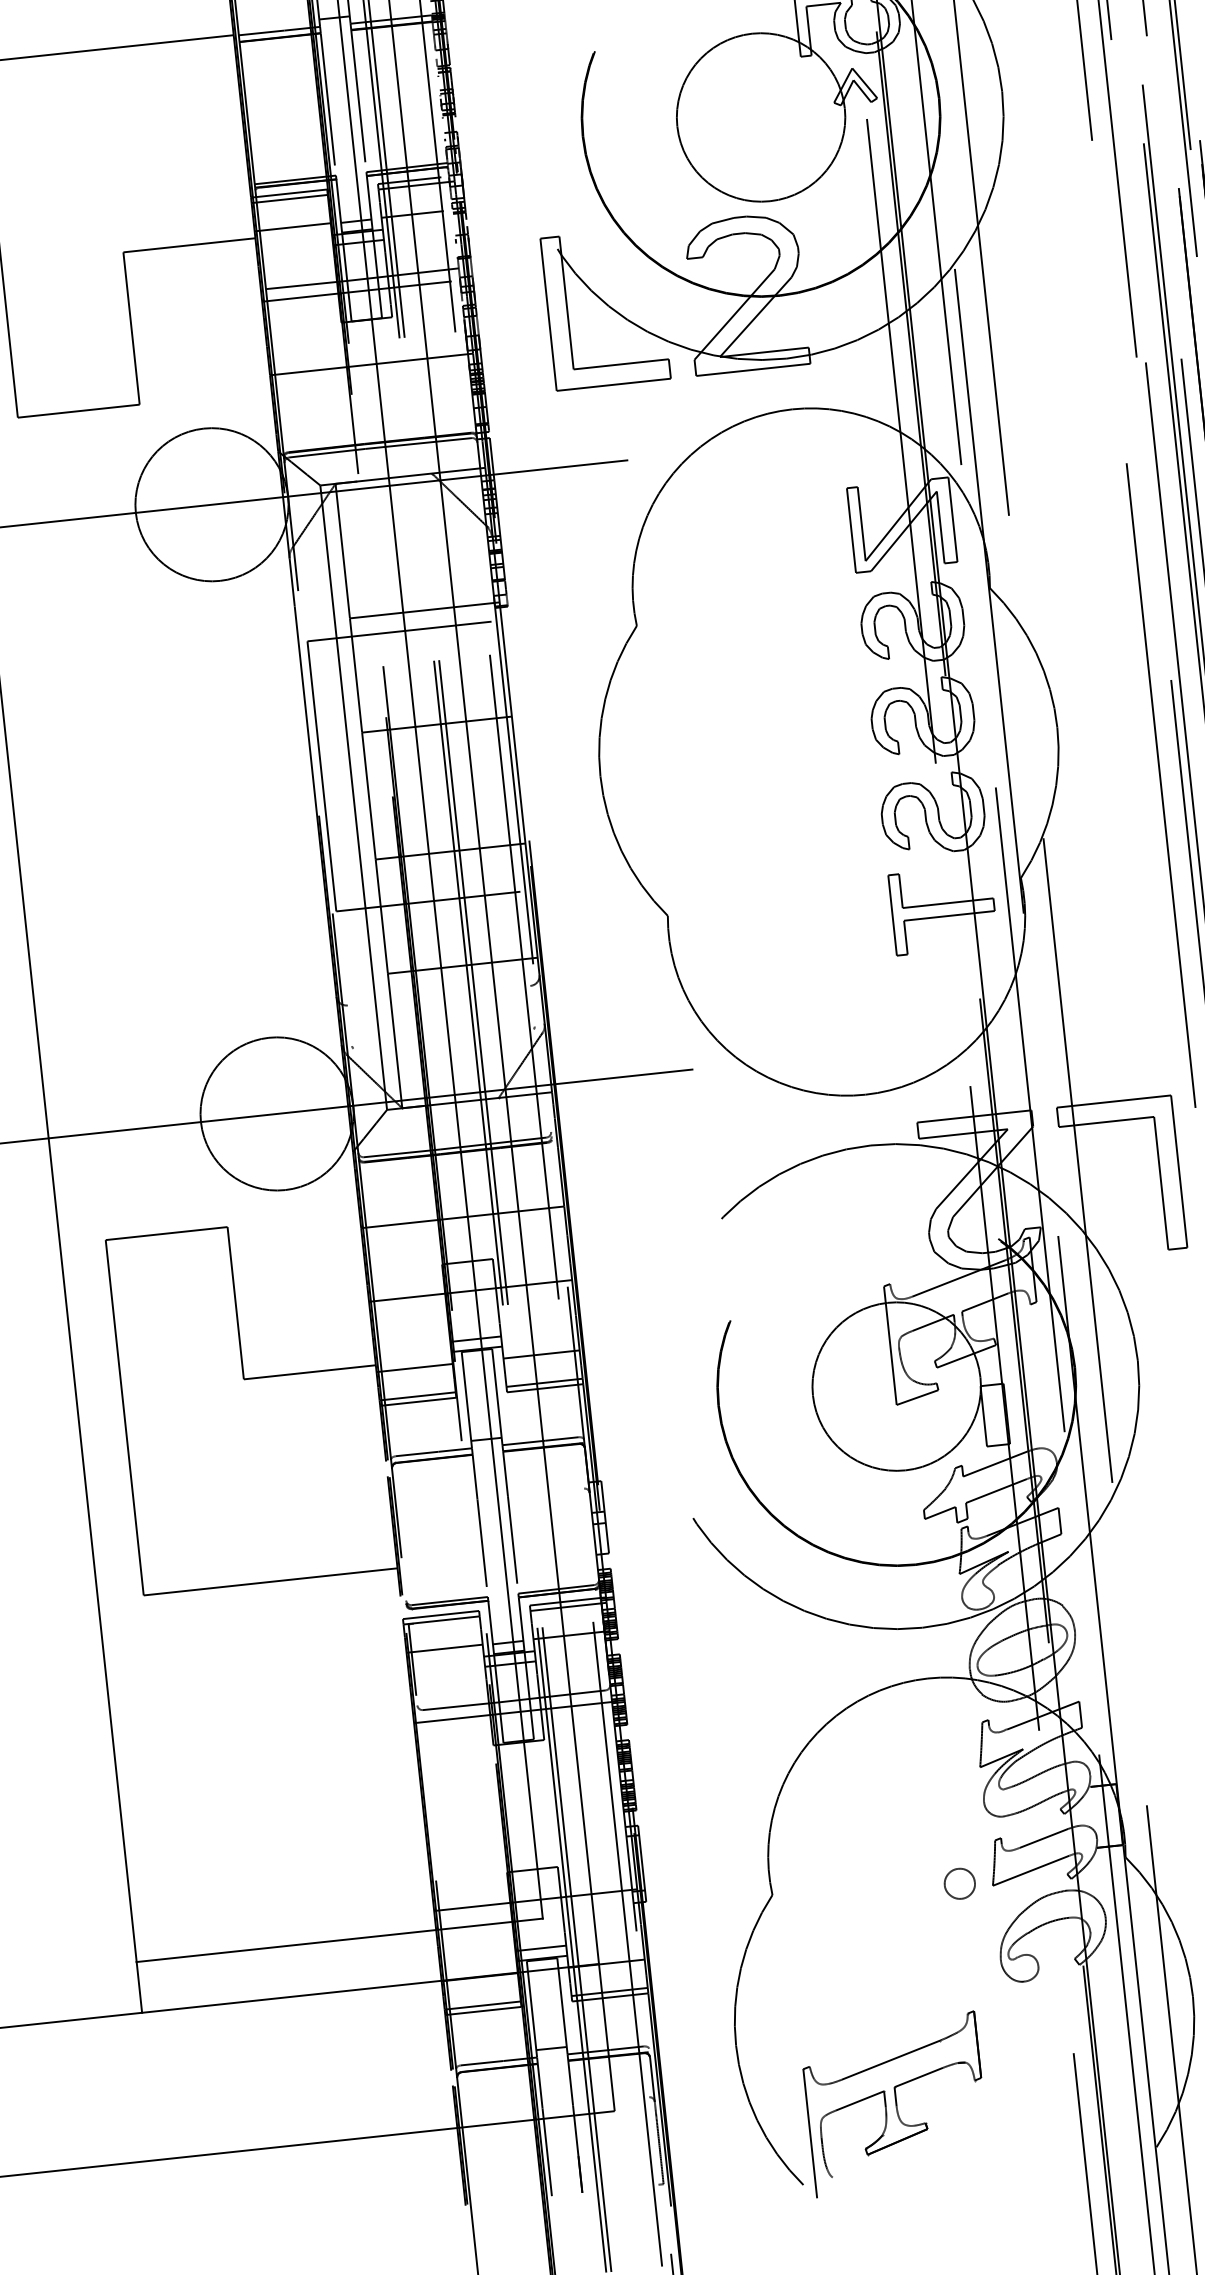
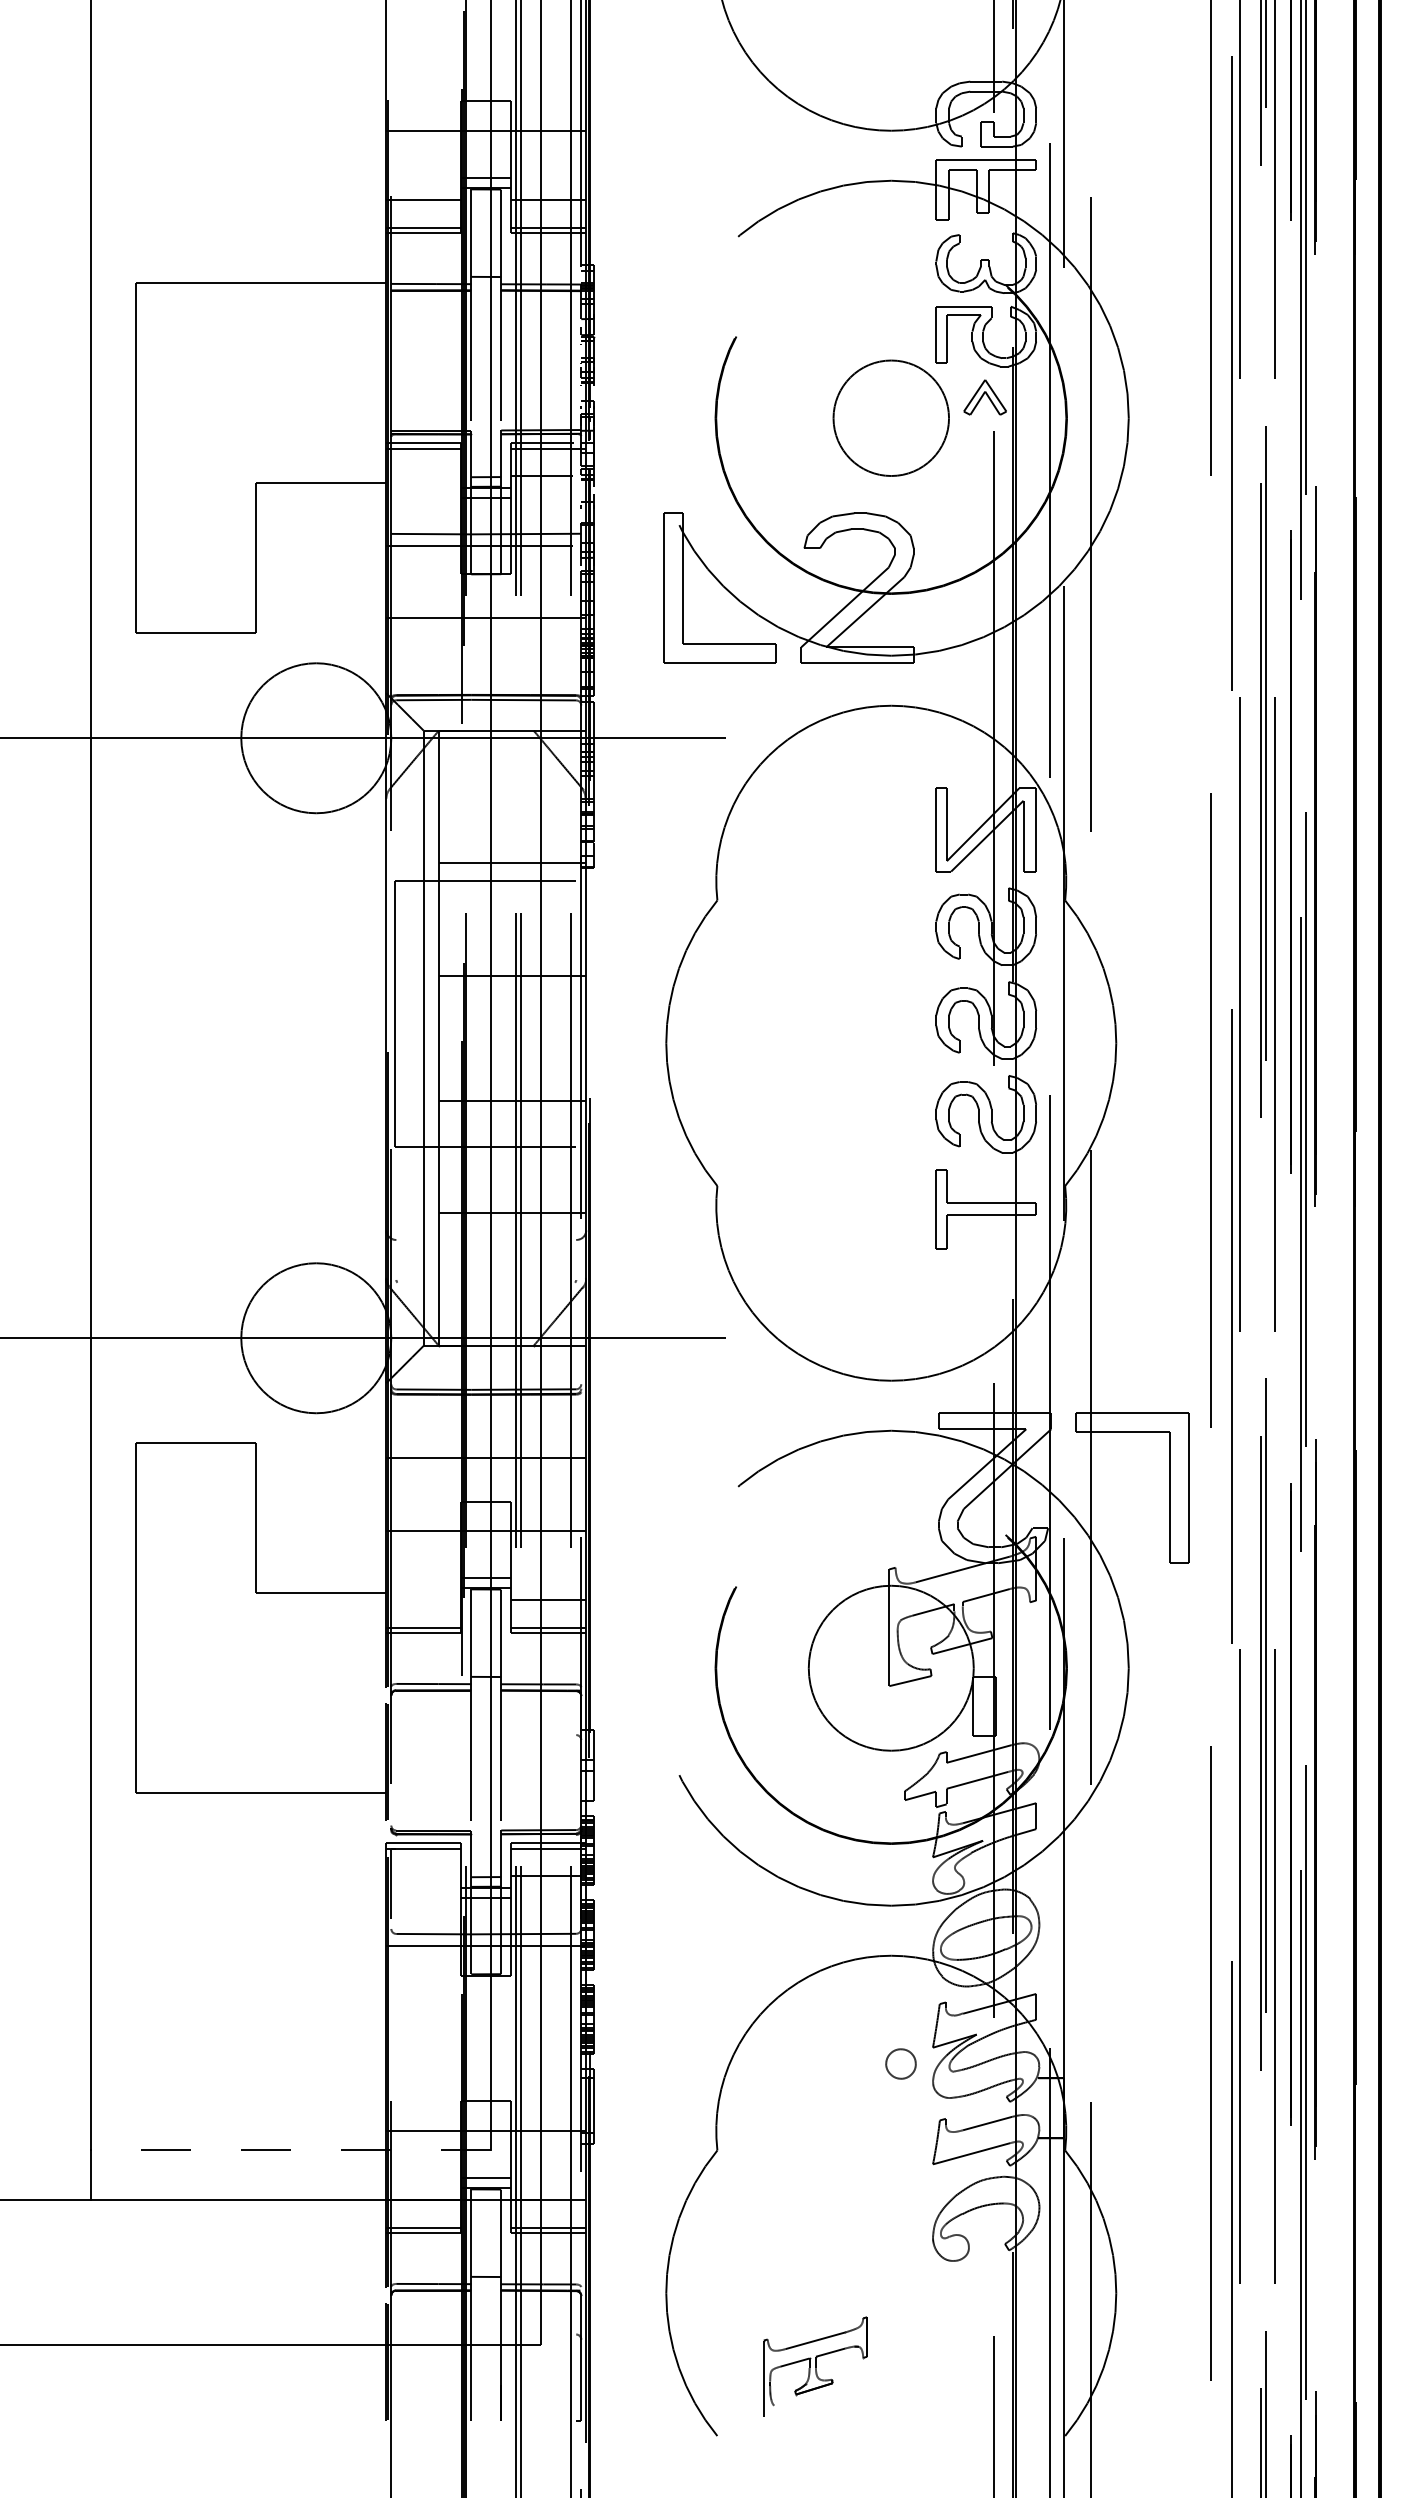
circle: (760, 116) -> (890, 417), size x0.7
line: (292, 227) -> (423, 476), removed
line: (414, 1368) -> (423, 1600), removed
line: (444, 1648) -> (423, 1876), removed
part: (959, 1883) -> (900, 2063), moved
line: (339, 1940) -> (291, 2149), solid -> dashed
part: (895, 2103) -> (815, 2366), size x0.6

